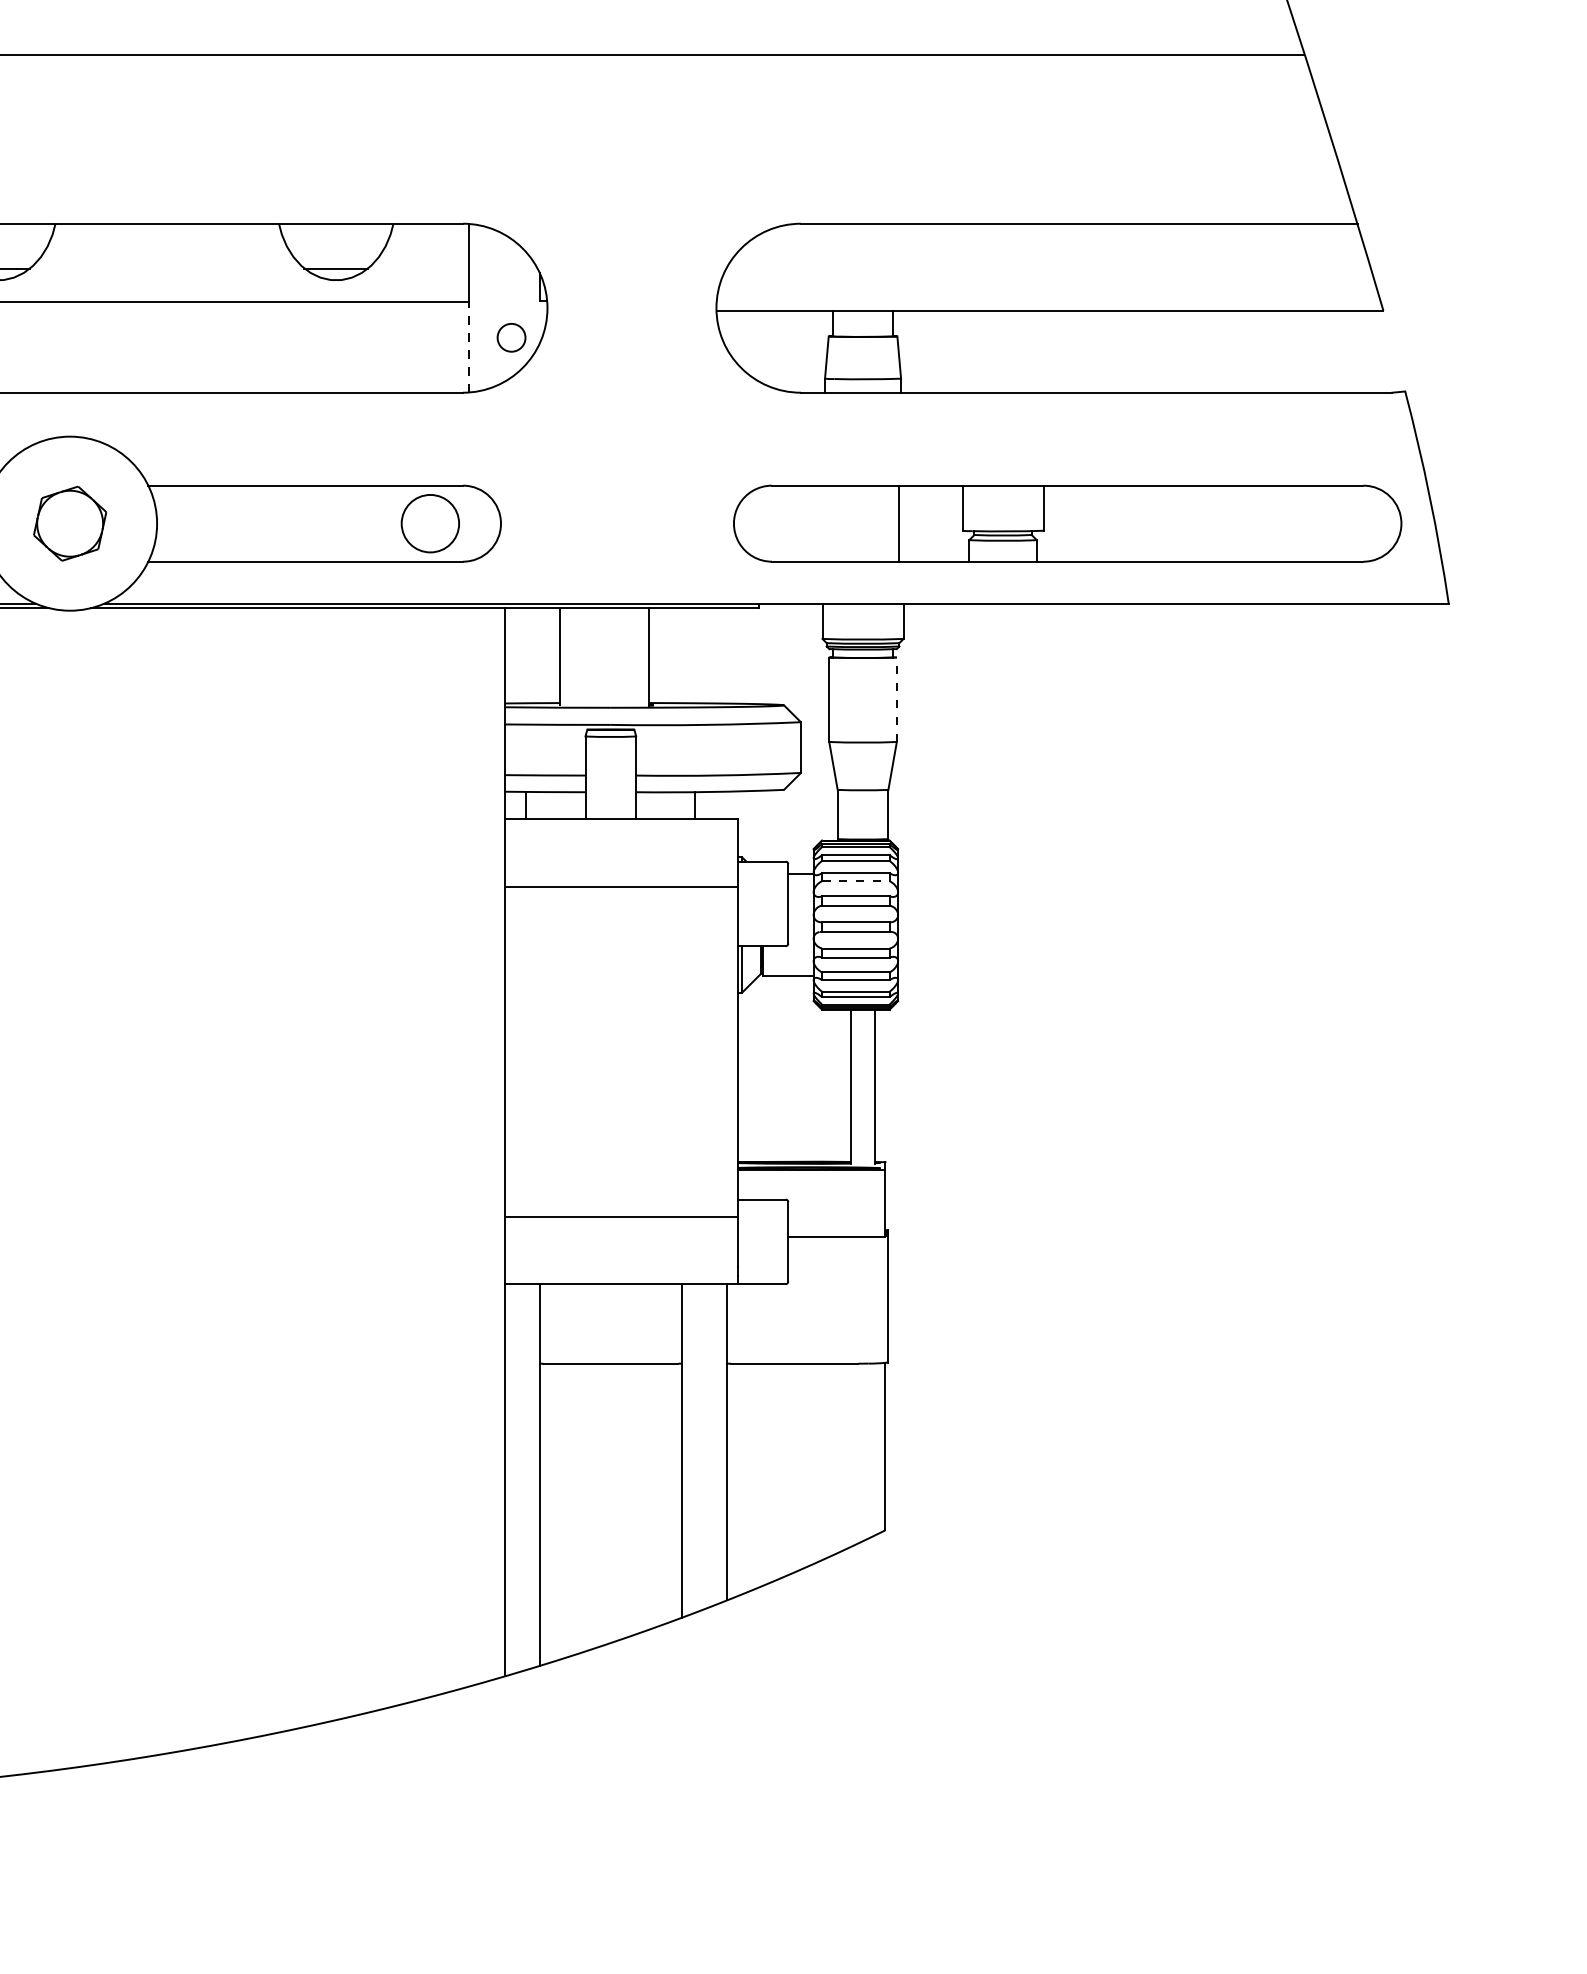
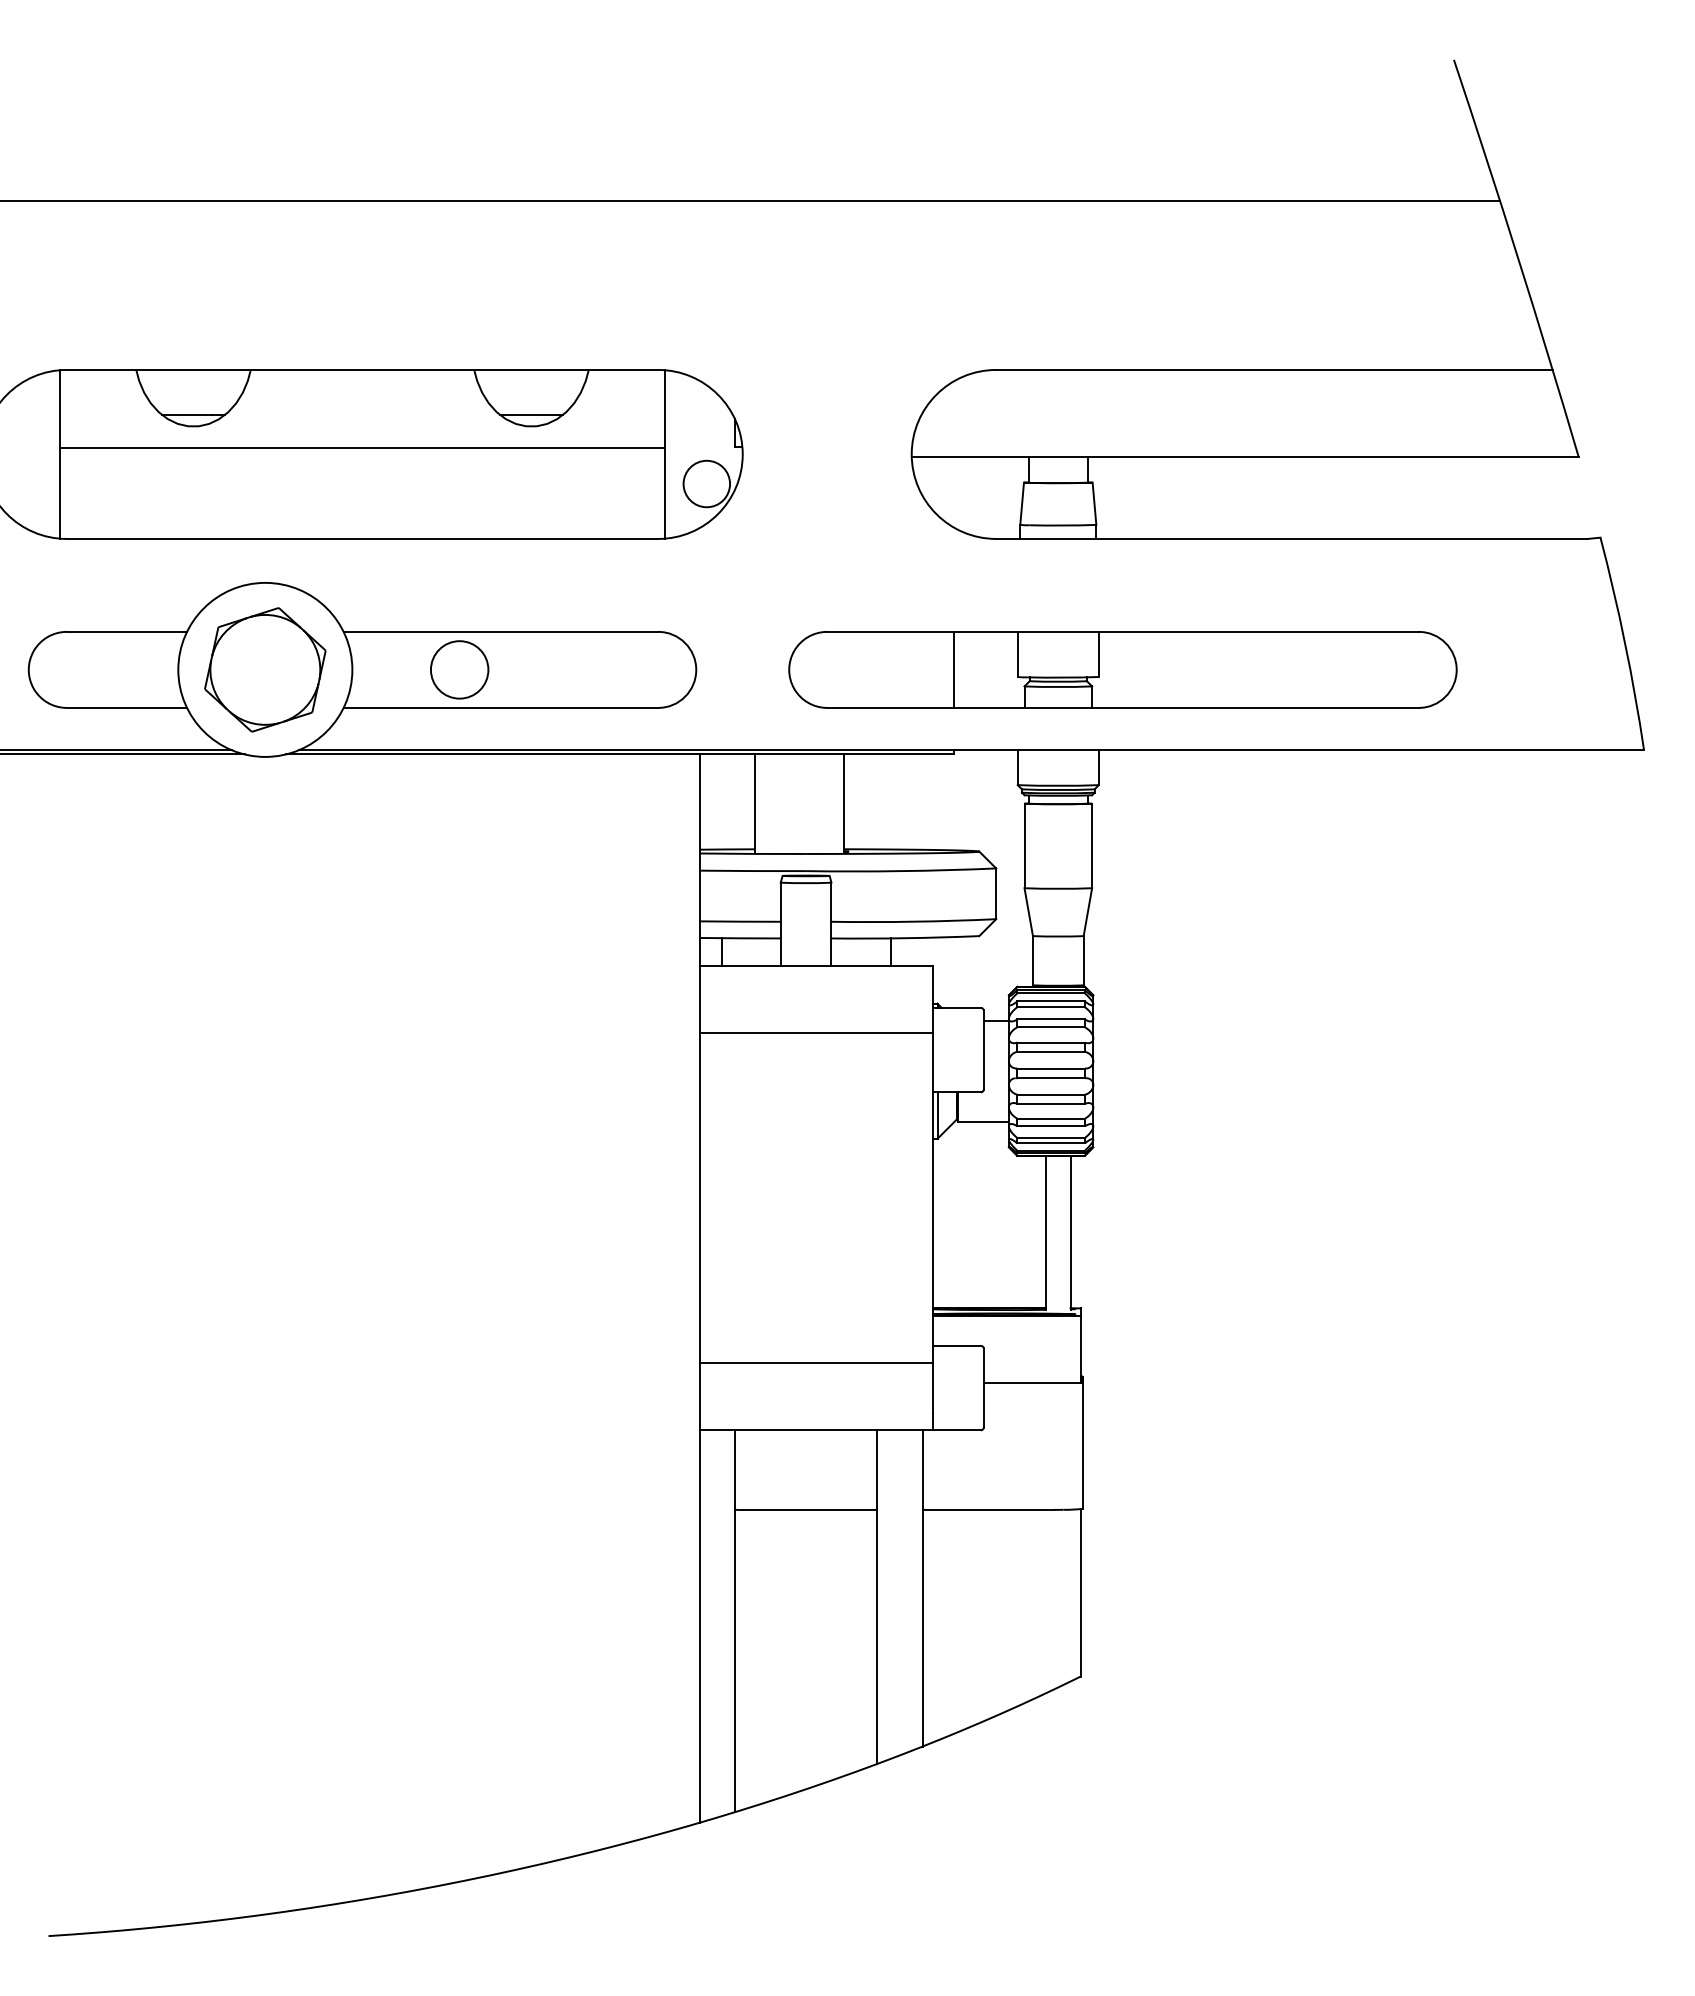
circle: (511, 337) -> (706, 483), size x1.67
line: (469, 346) -> (664, 492), dashed -> solid
part: (70, 523) -> (265, 669), size x1.67
circle: (430, 523) -> (459, 669), moved
part: (1067, 523) -> (1122, 669), moved
line: (897, 699) -> (1092, 845), dashed -> solid
line: (856, 881) -> (1051, 1027), dashed -> solid

